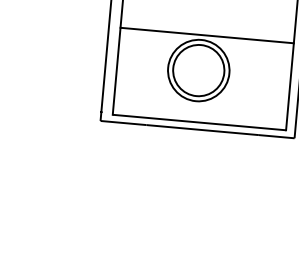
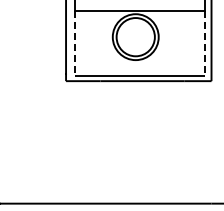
line: (116, 71) -> (74, 43), solid -> dashed
line: (289, 87) -> (204, 43), solid -> dashed

